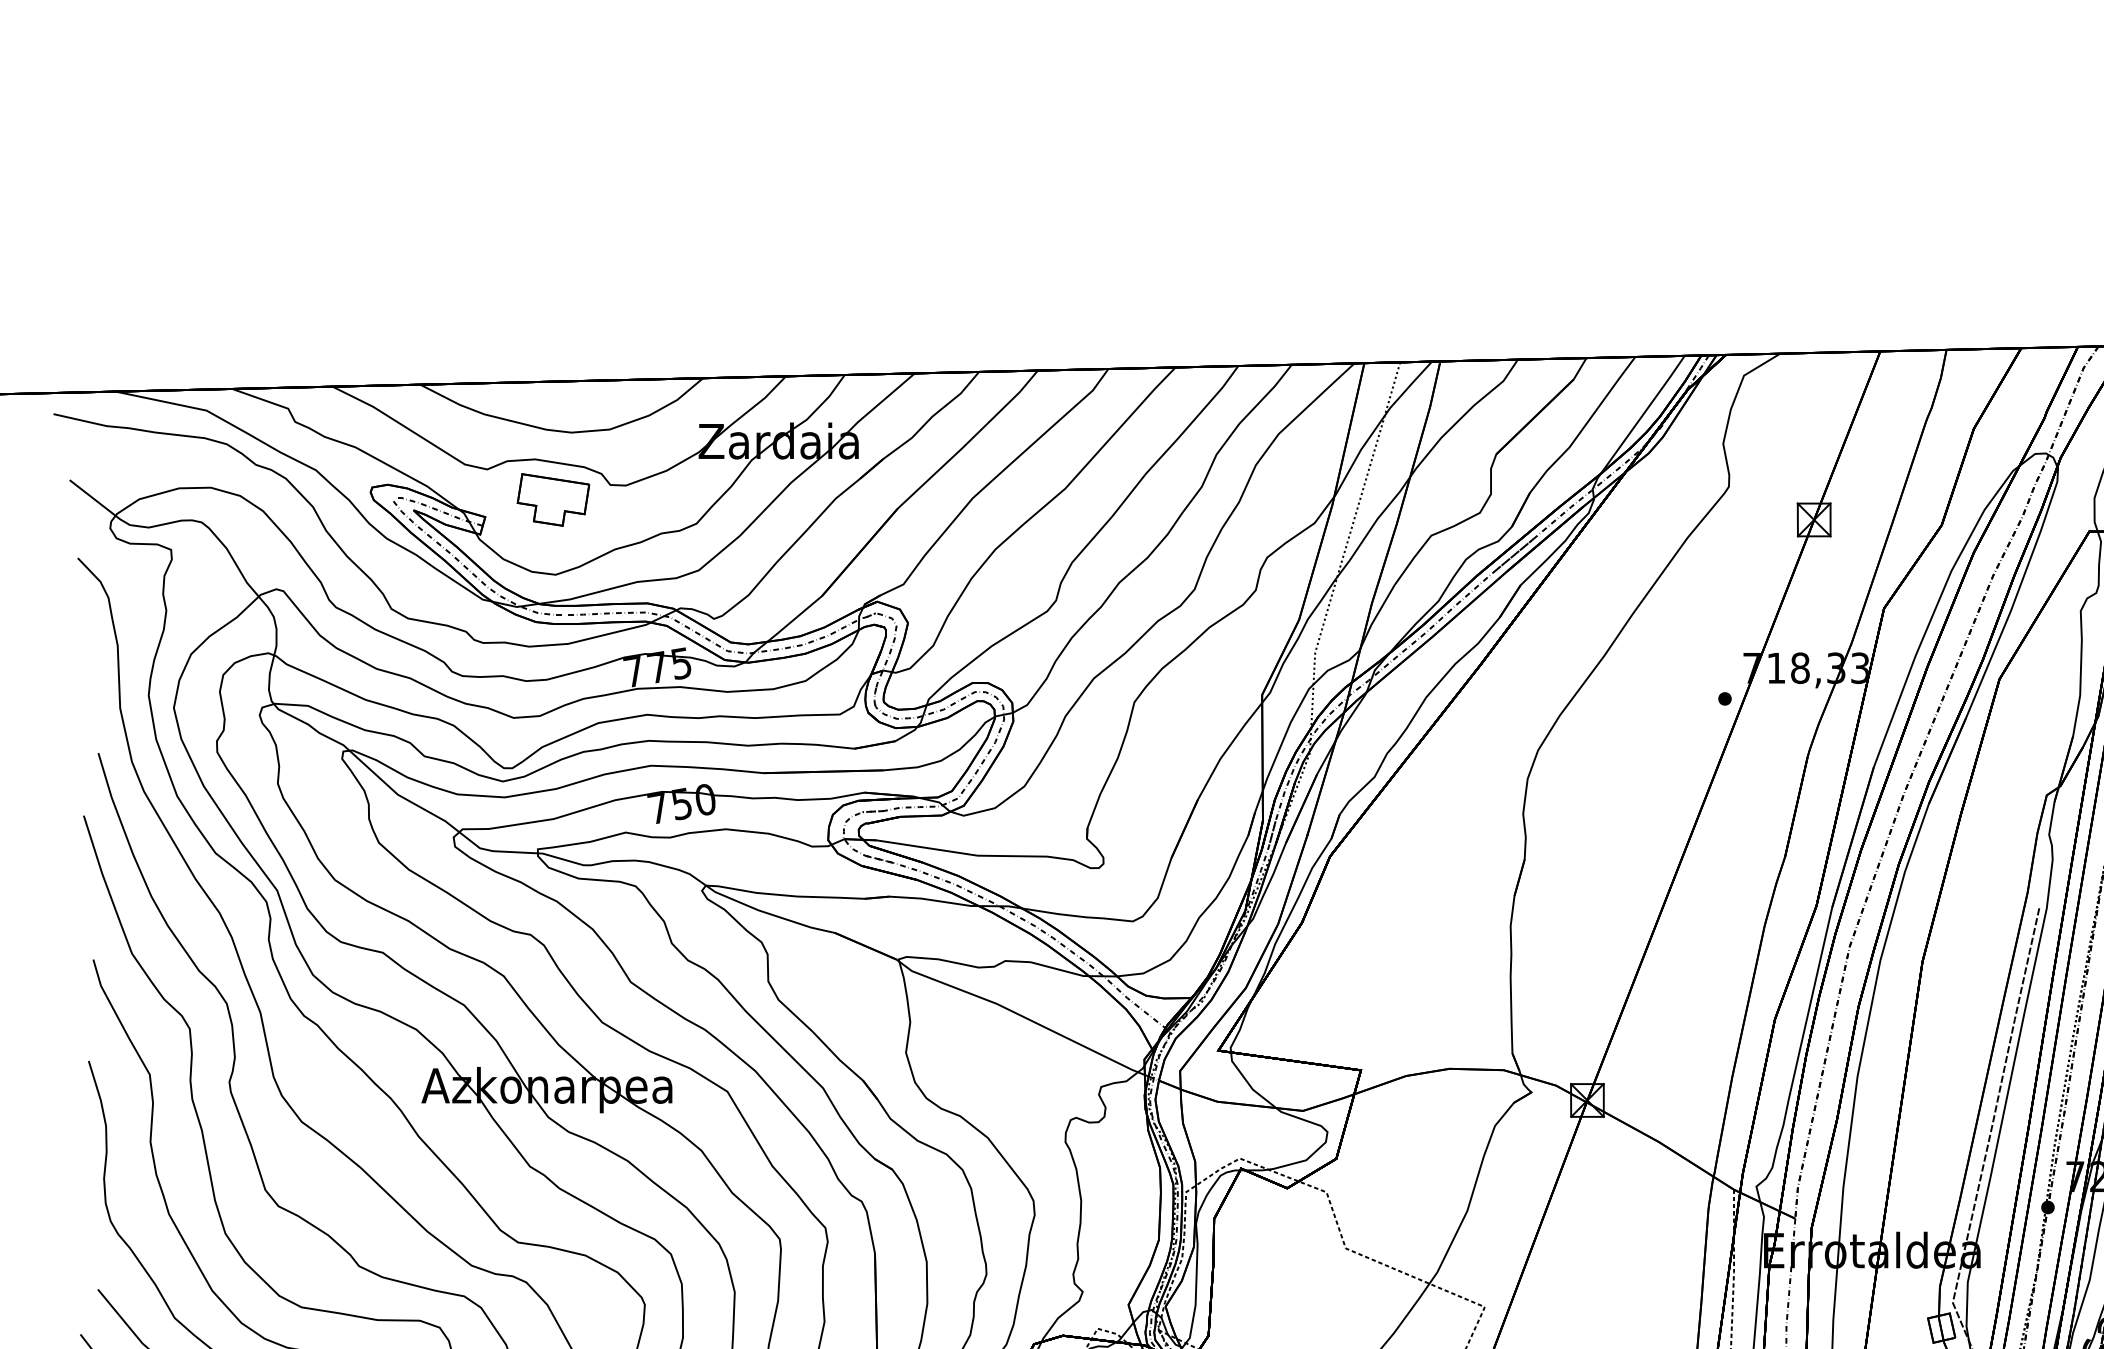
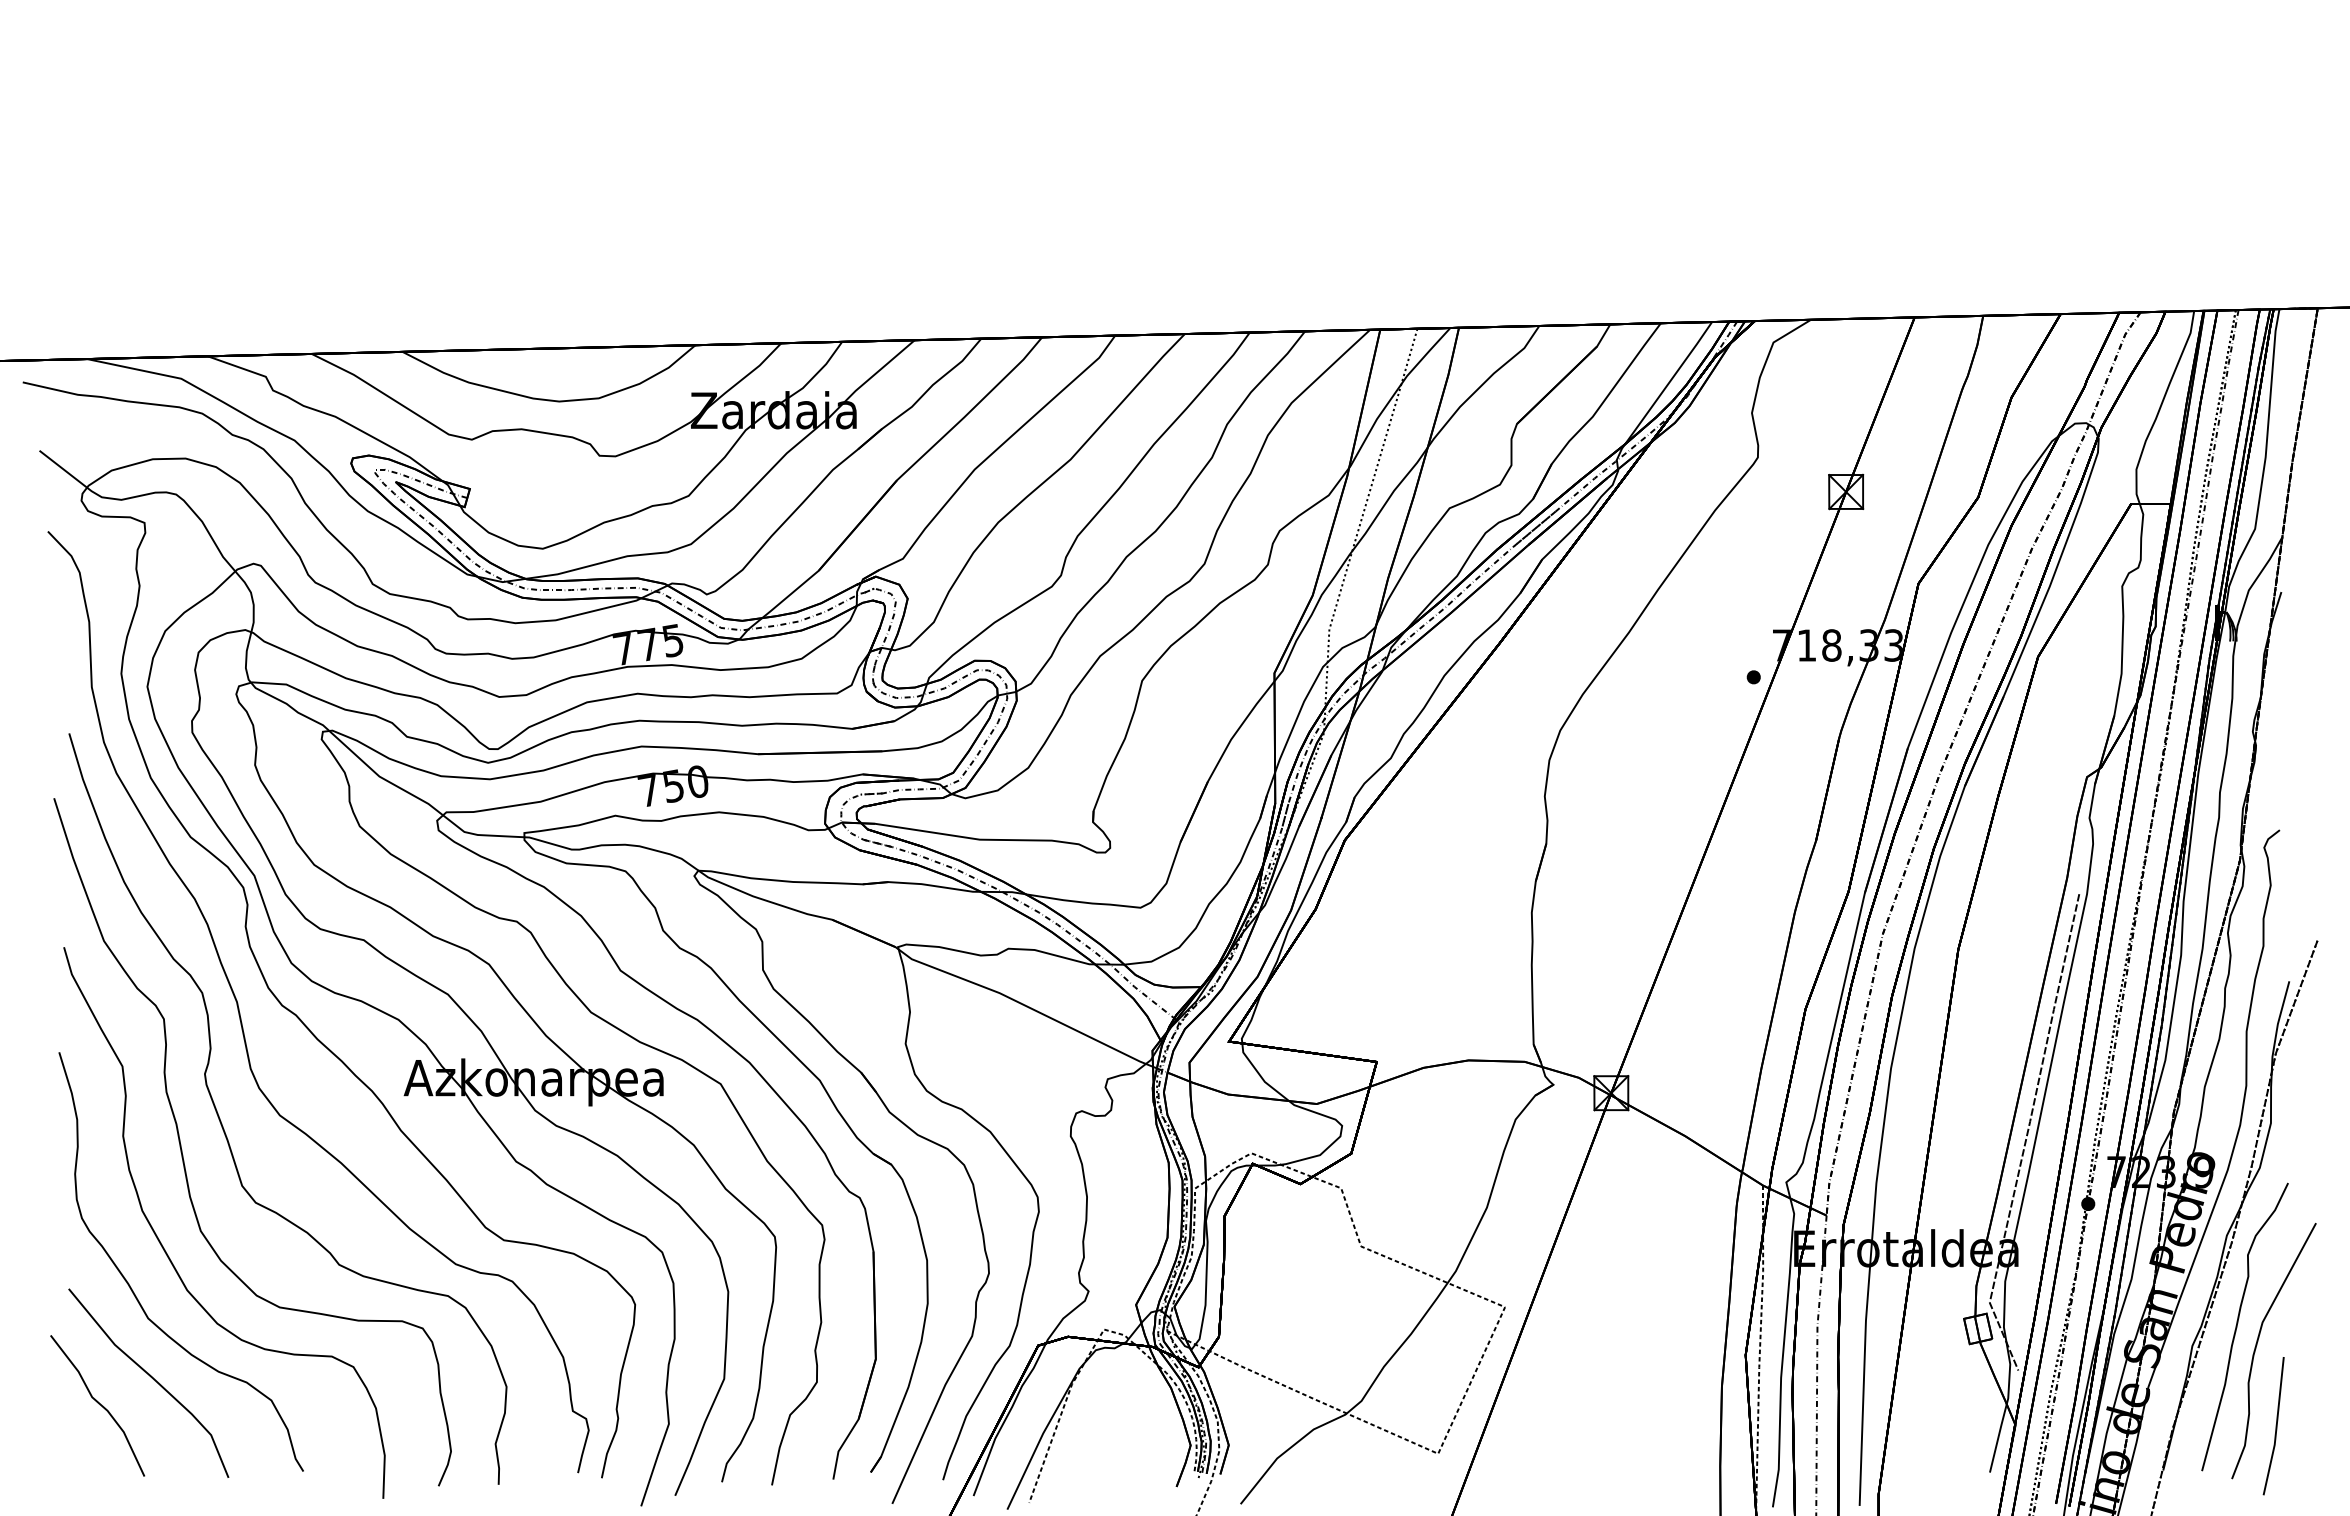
part: (553, 499) -> (540, 470), removed

